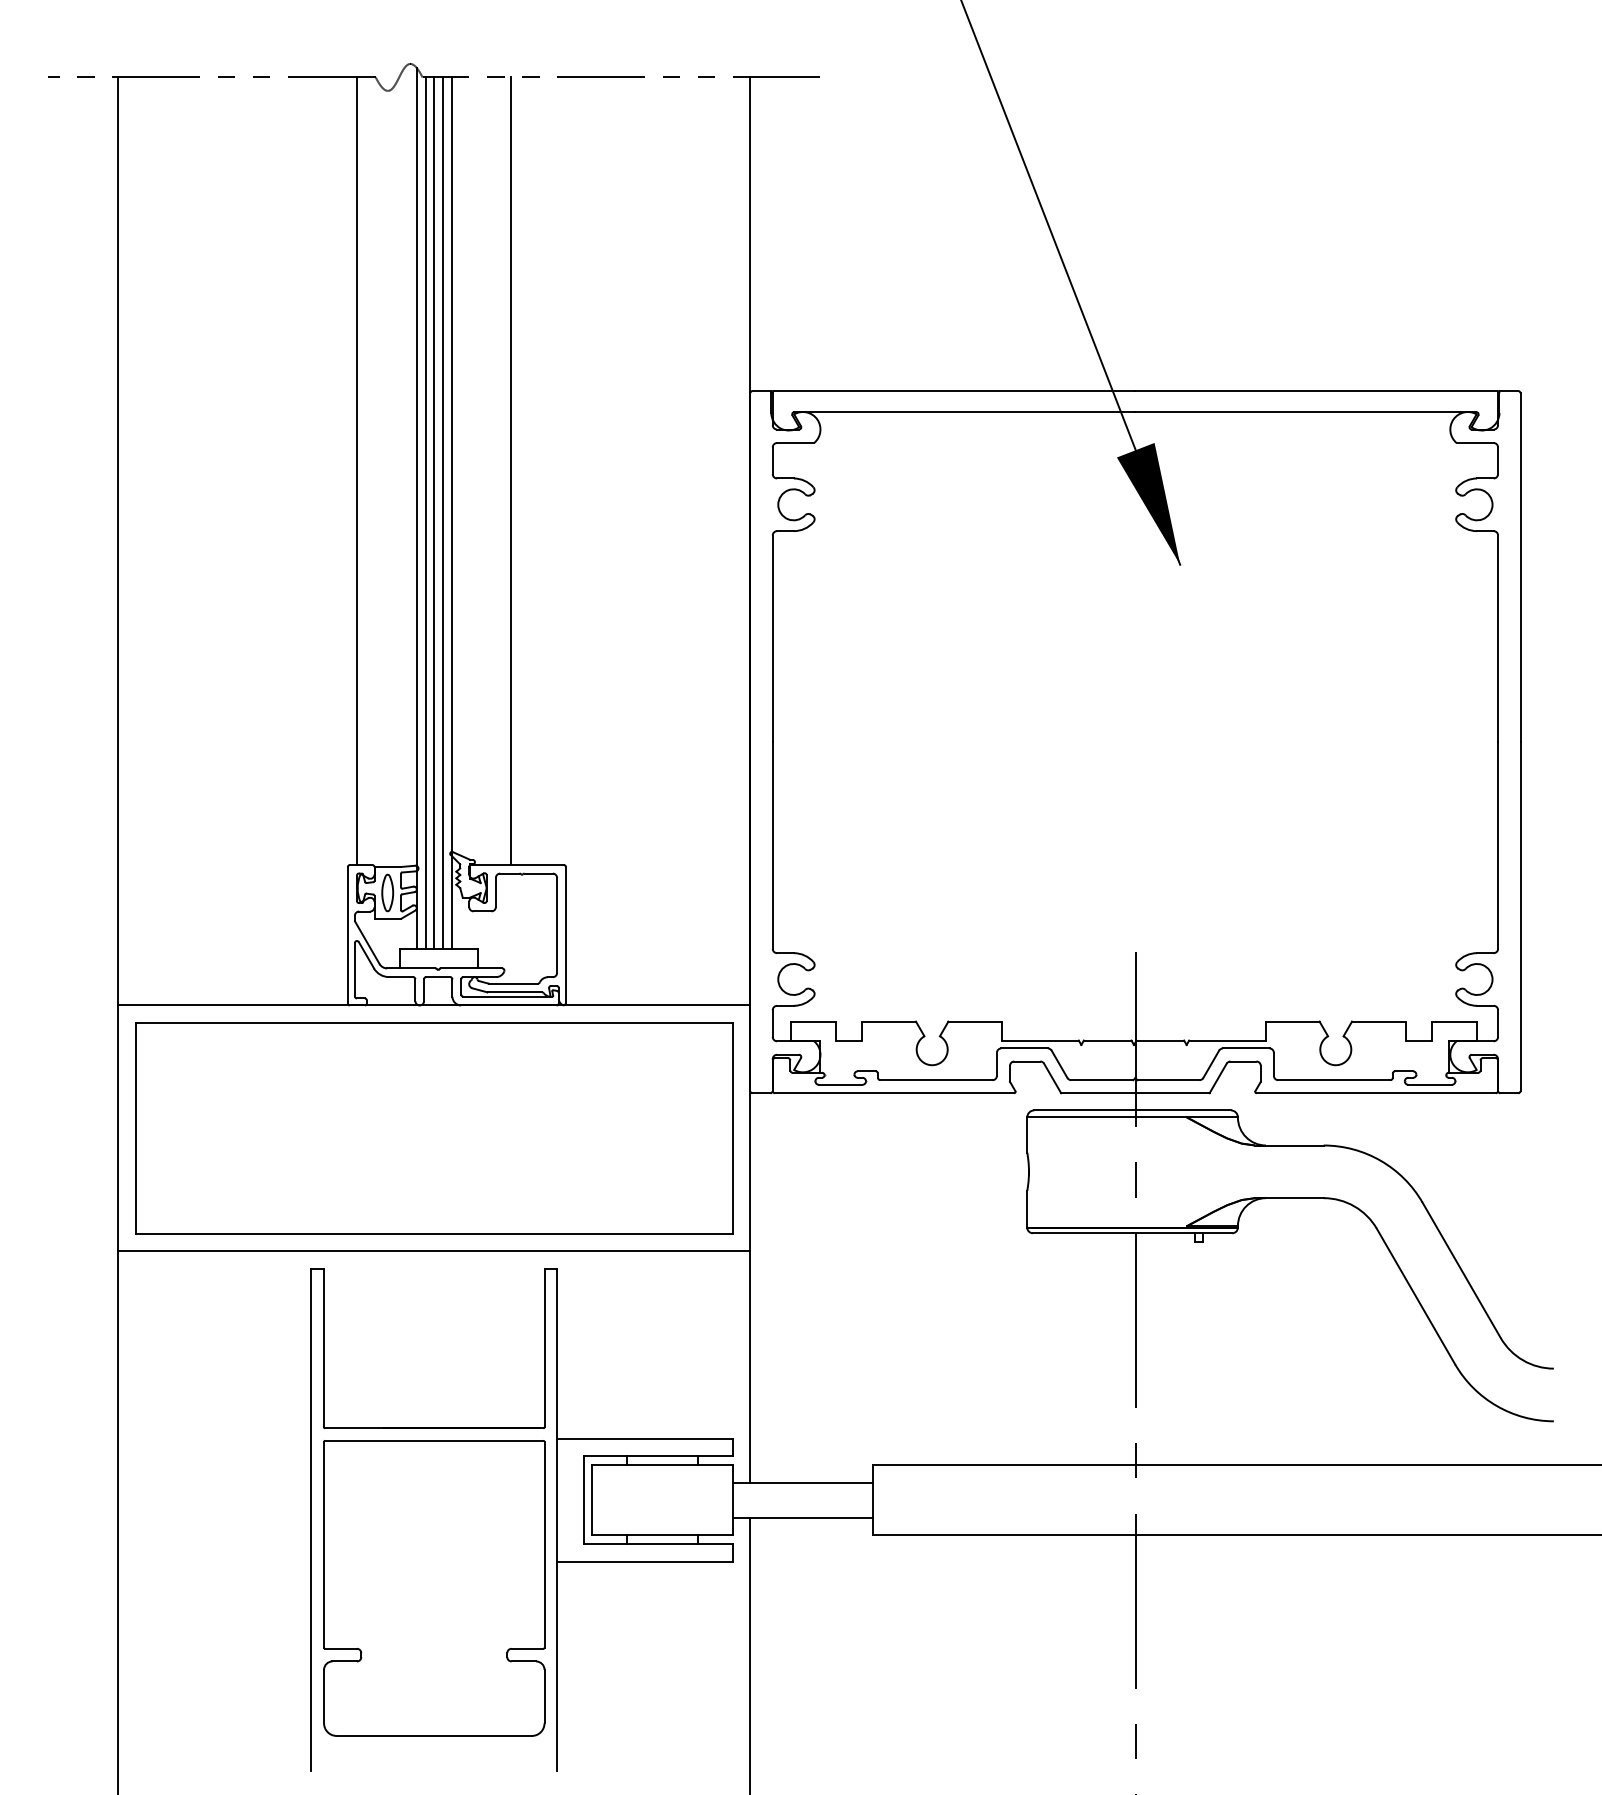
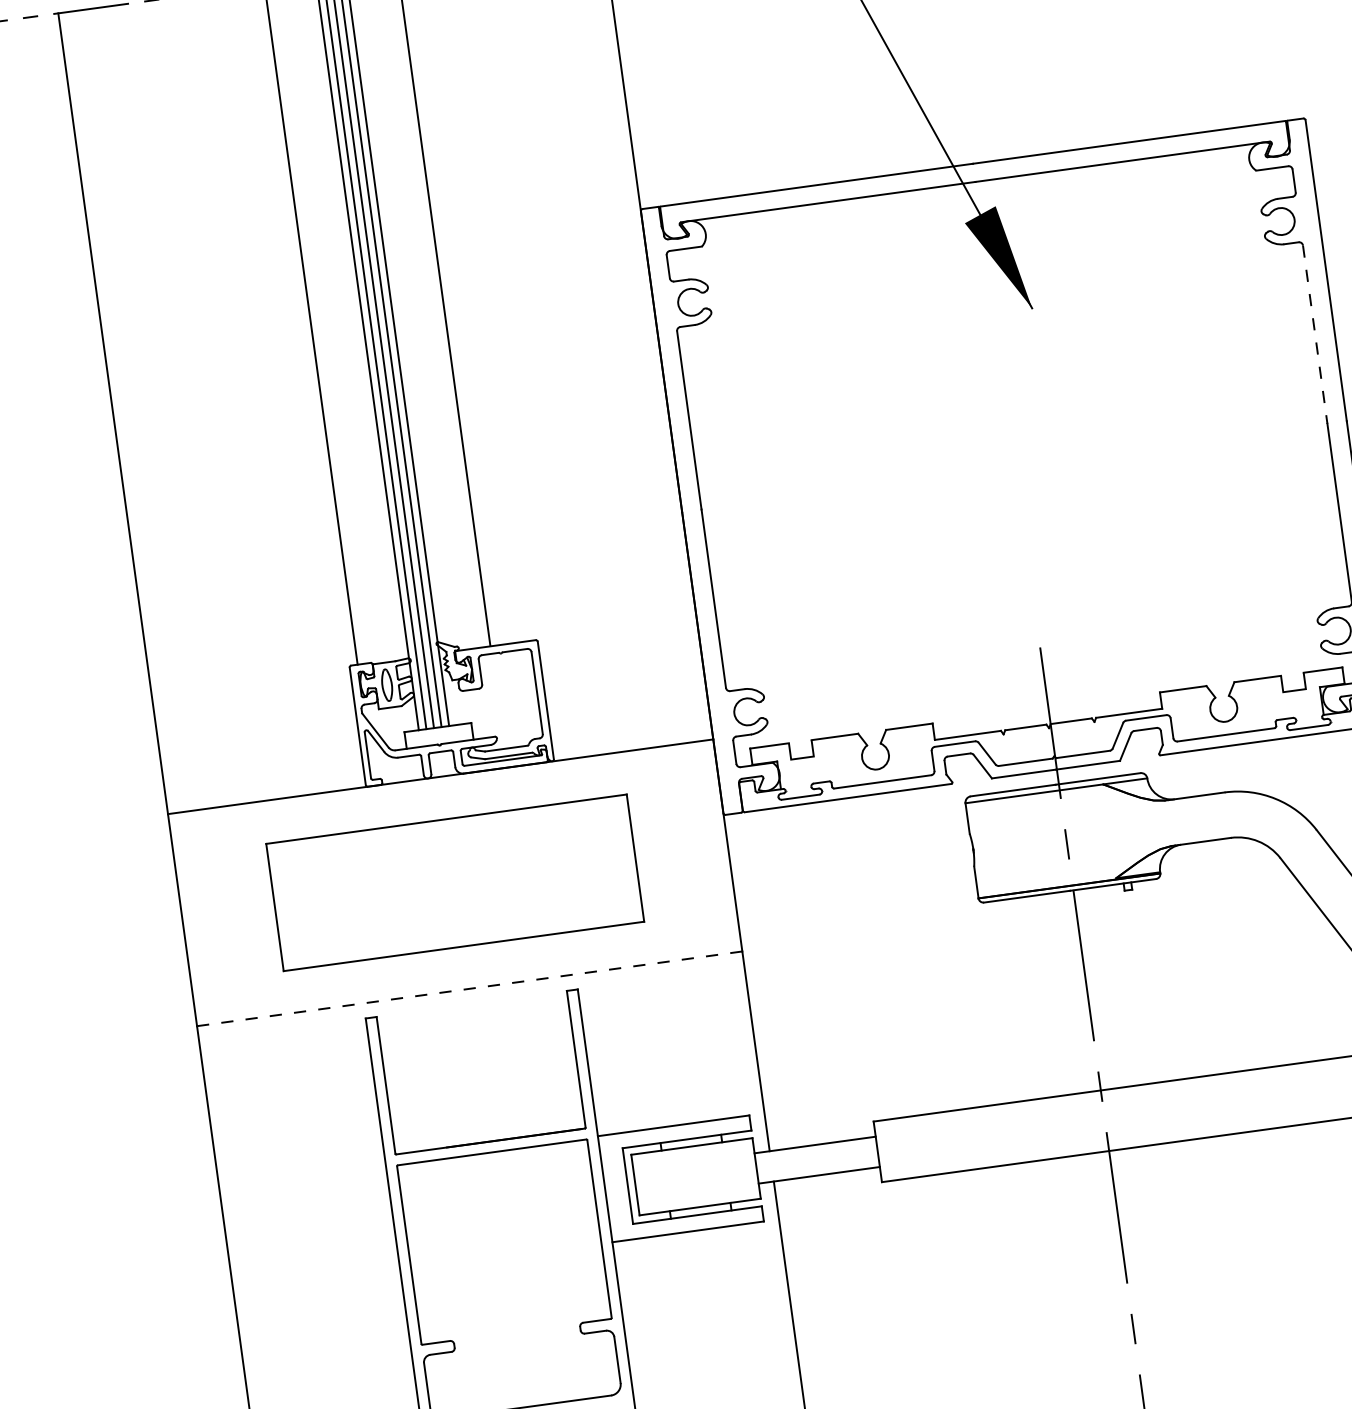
line: (1498, 639) -> (1315, 335), solid -> dashed
part: (434, 1128) -> (455, 882), size x0.7
line: (434, 1251) -> (469, 989), solid -> dashed

